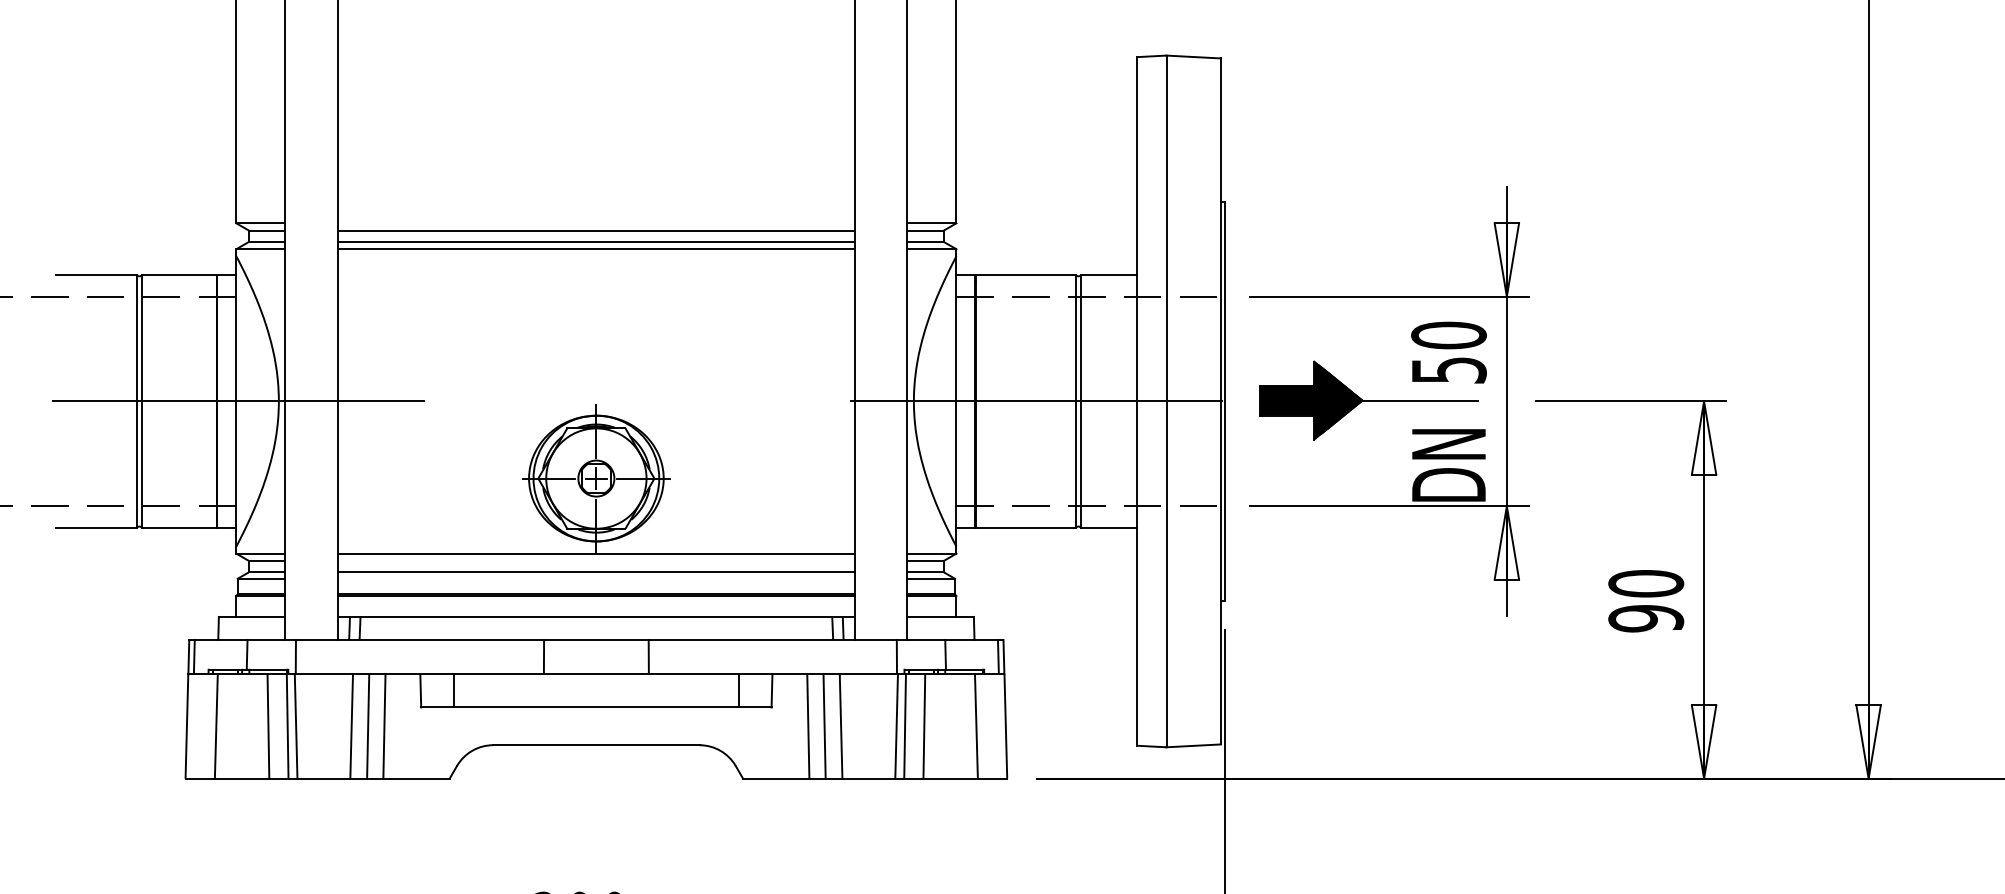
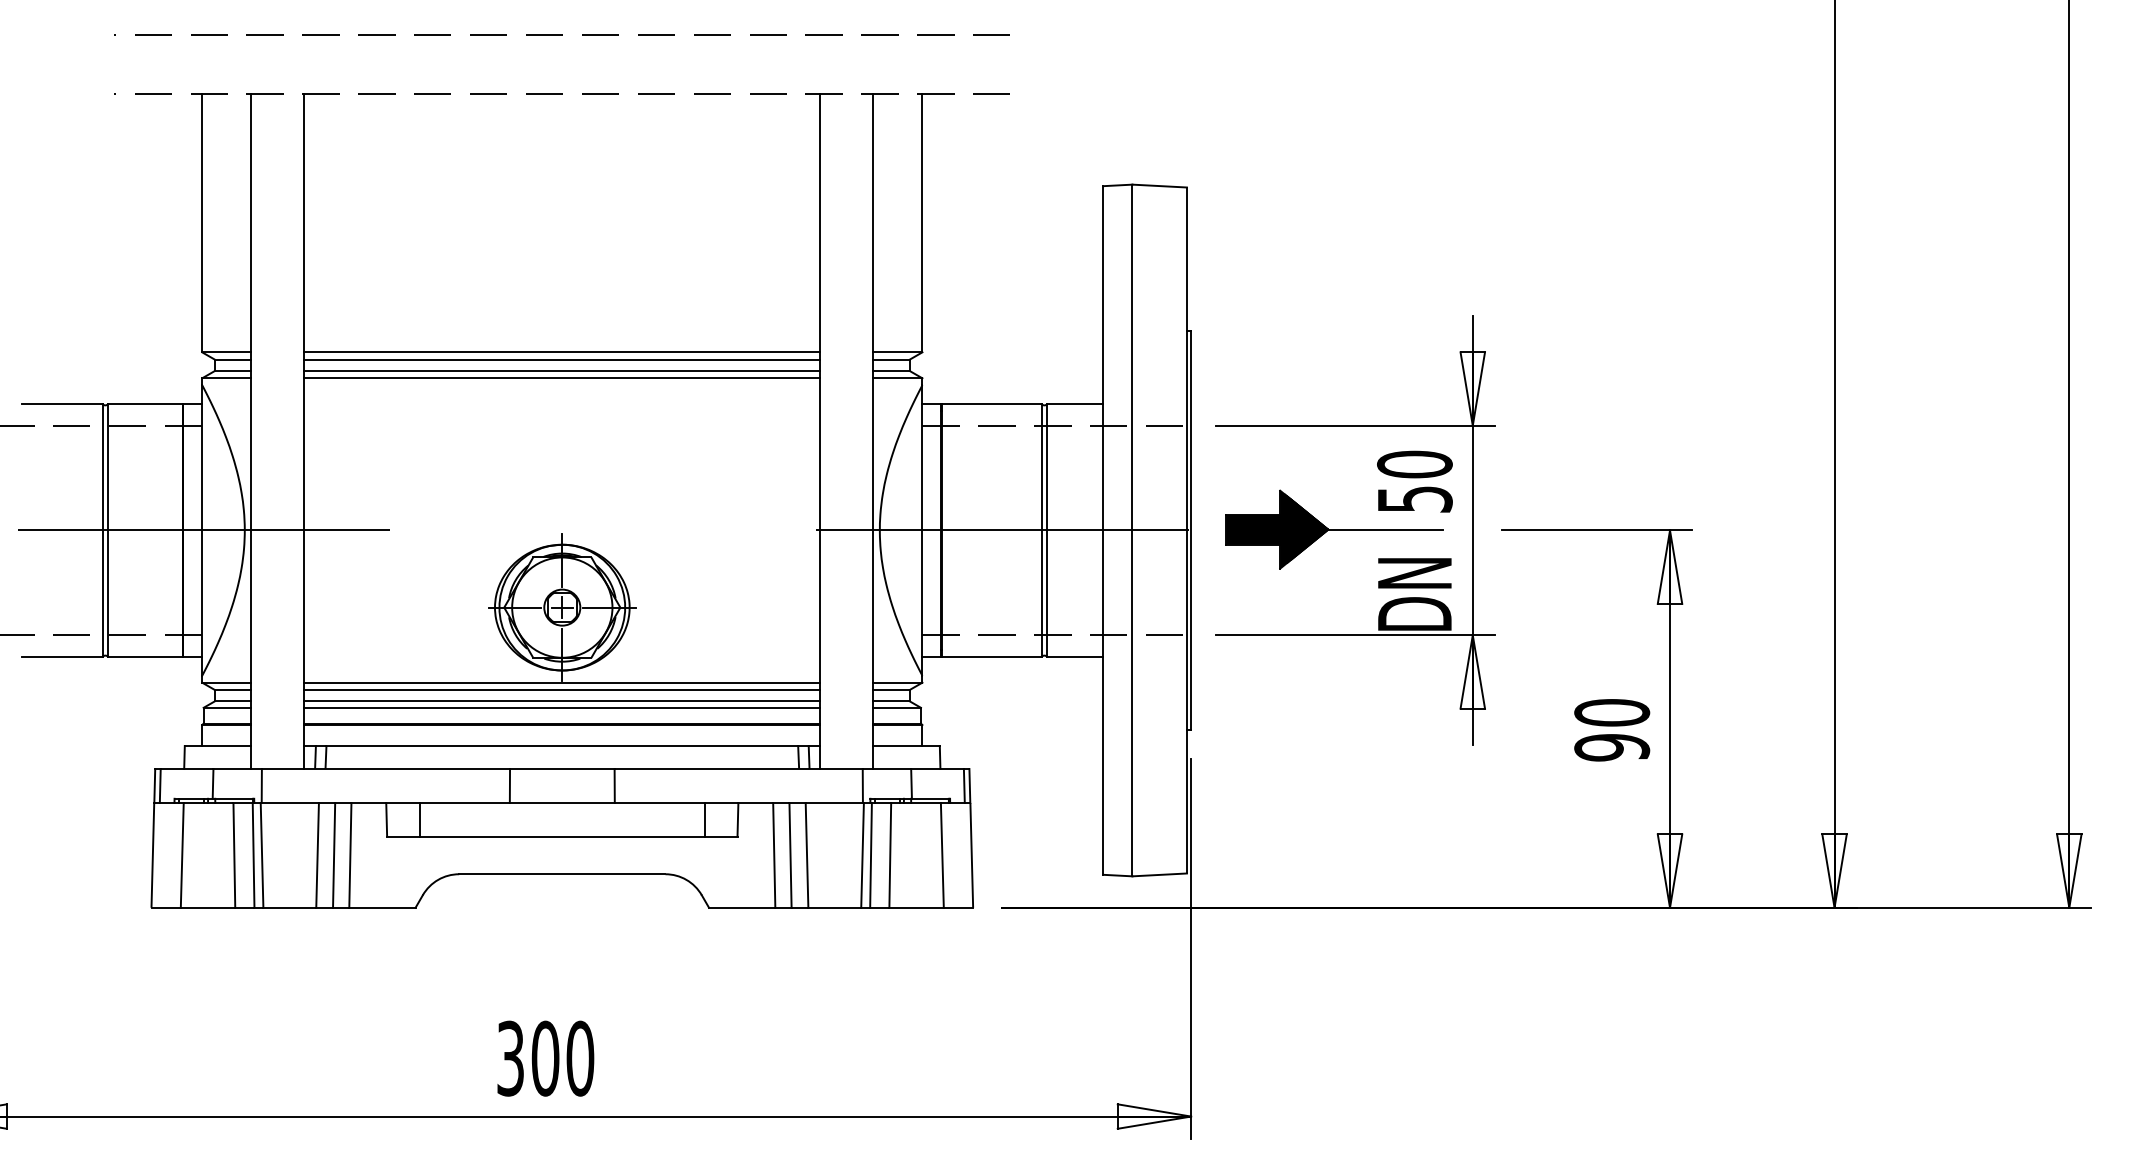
line: (596, 223) -> (562, 352), added
line: (596, 560) -> (562, 689), added
line: (596, 578) -> (562, 707), added

